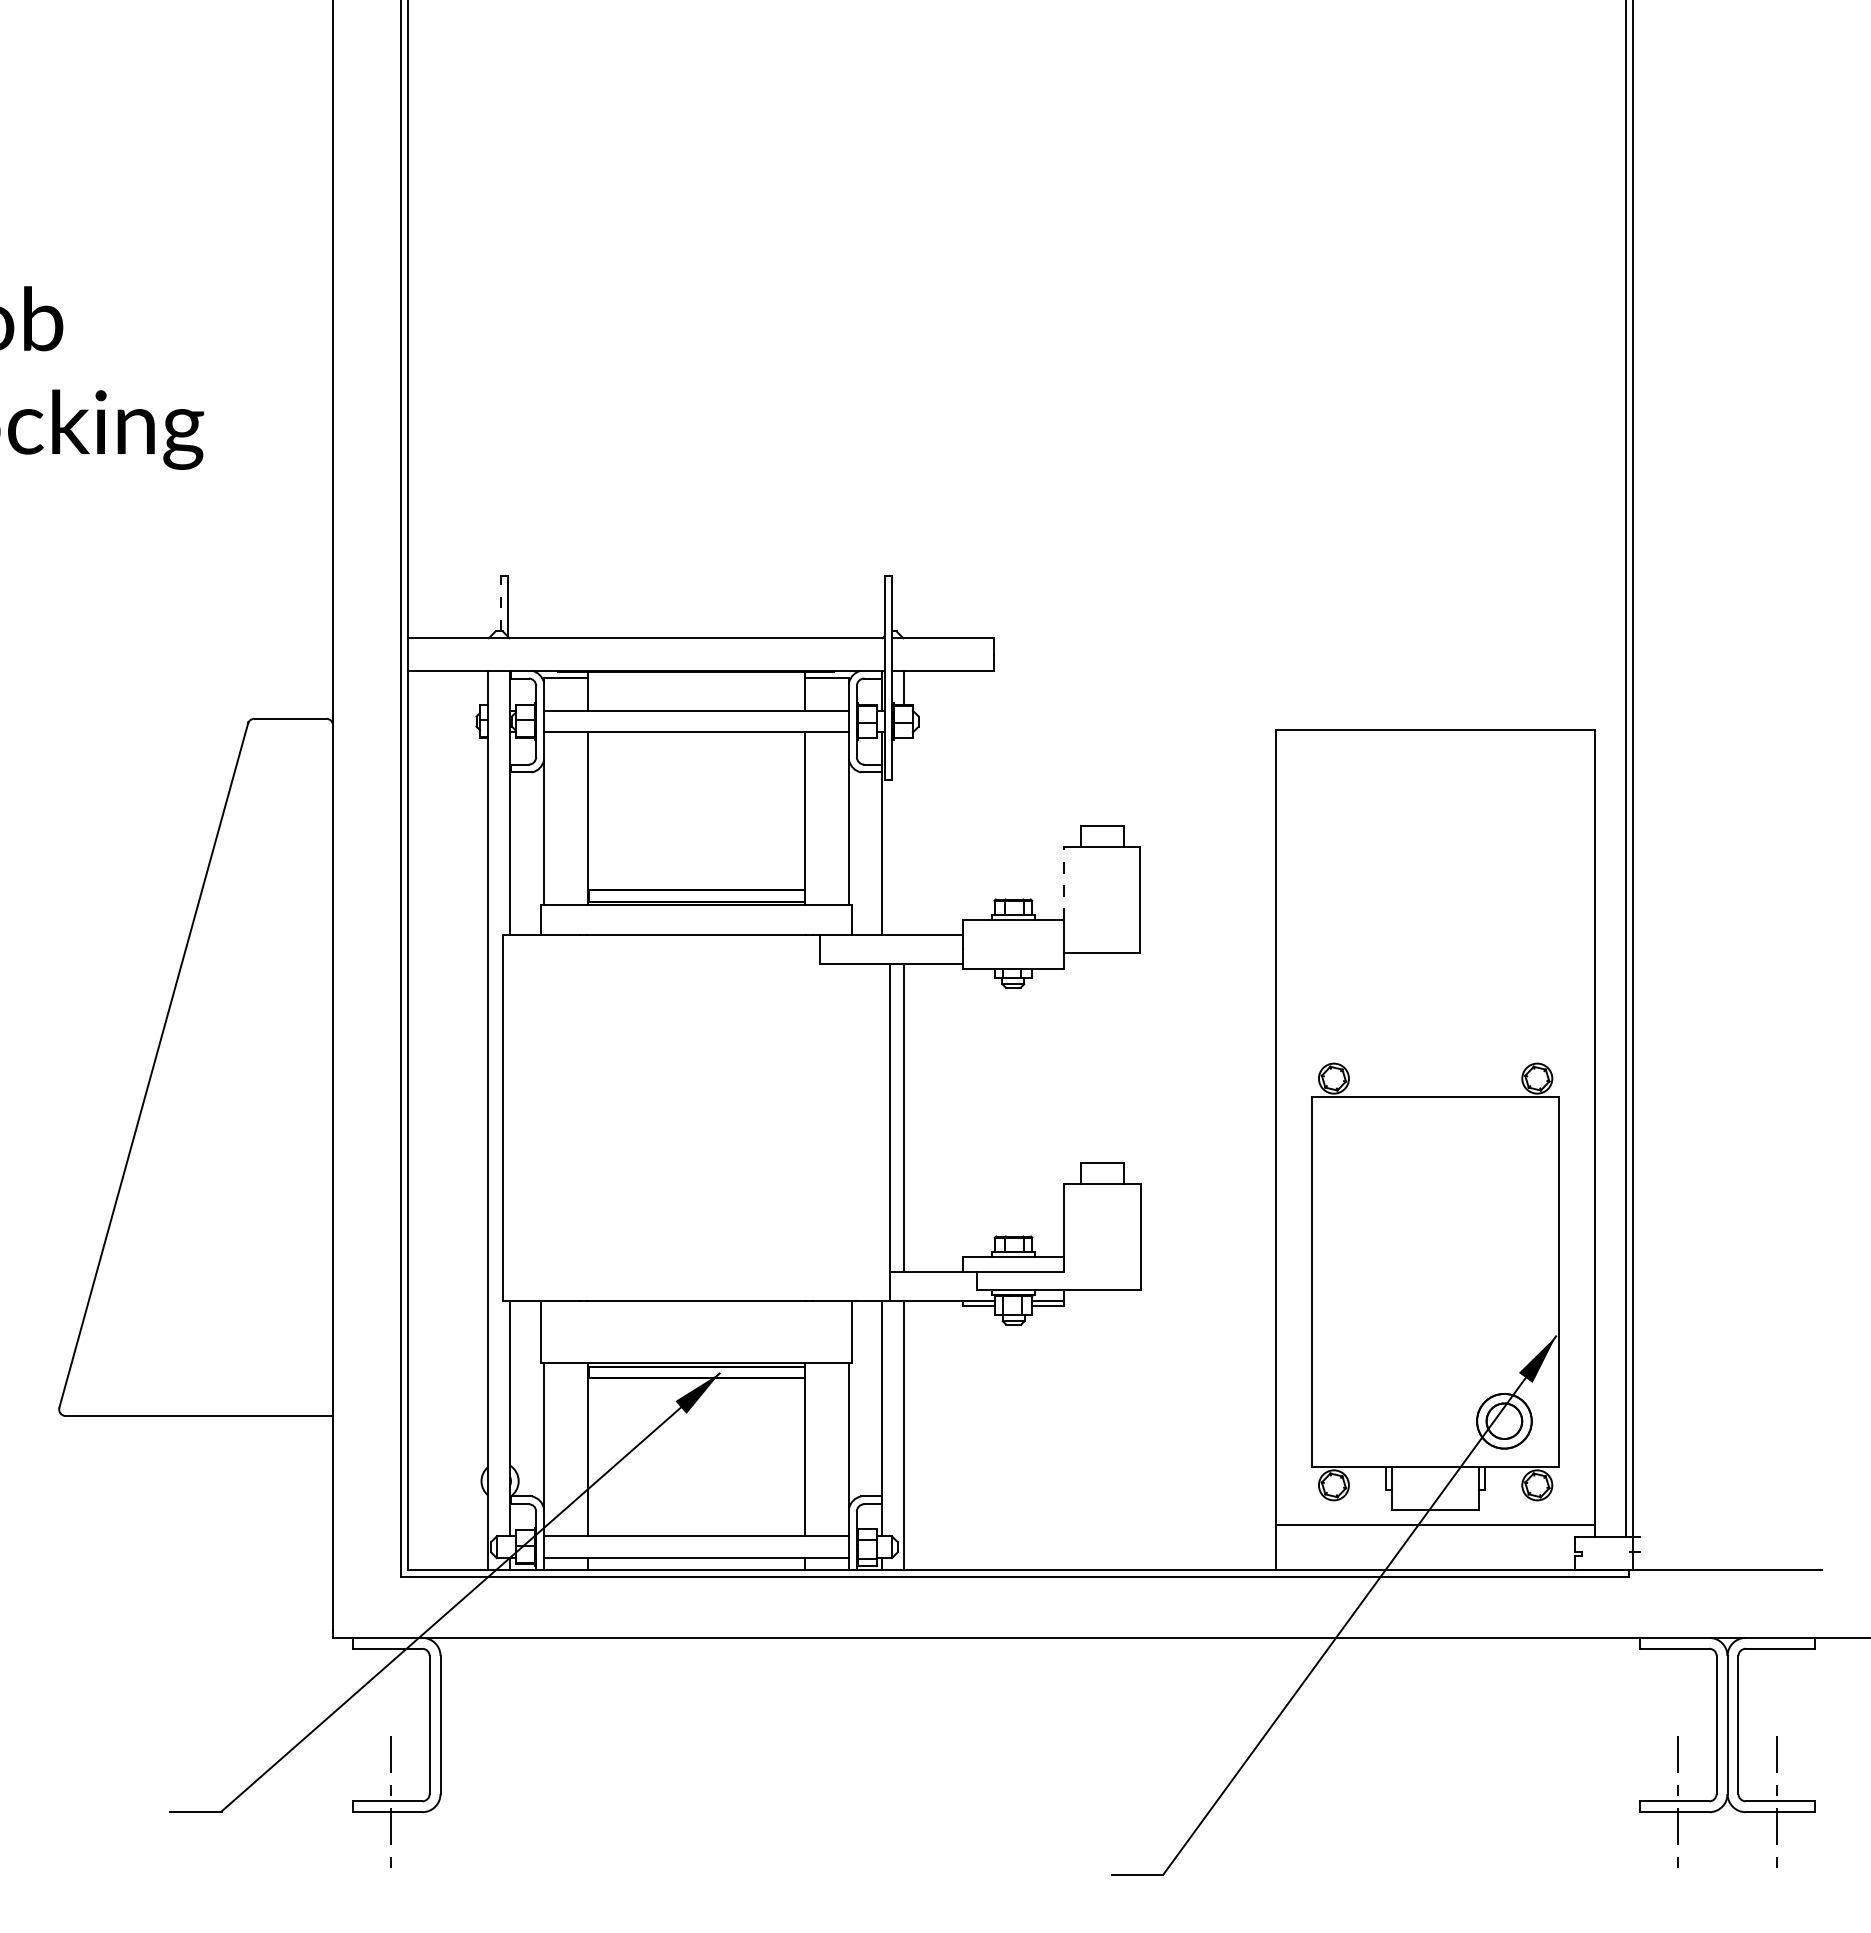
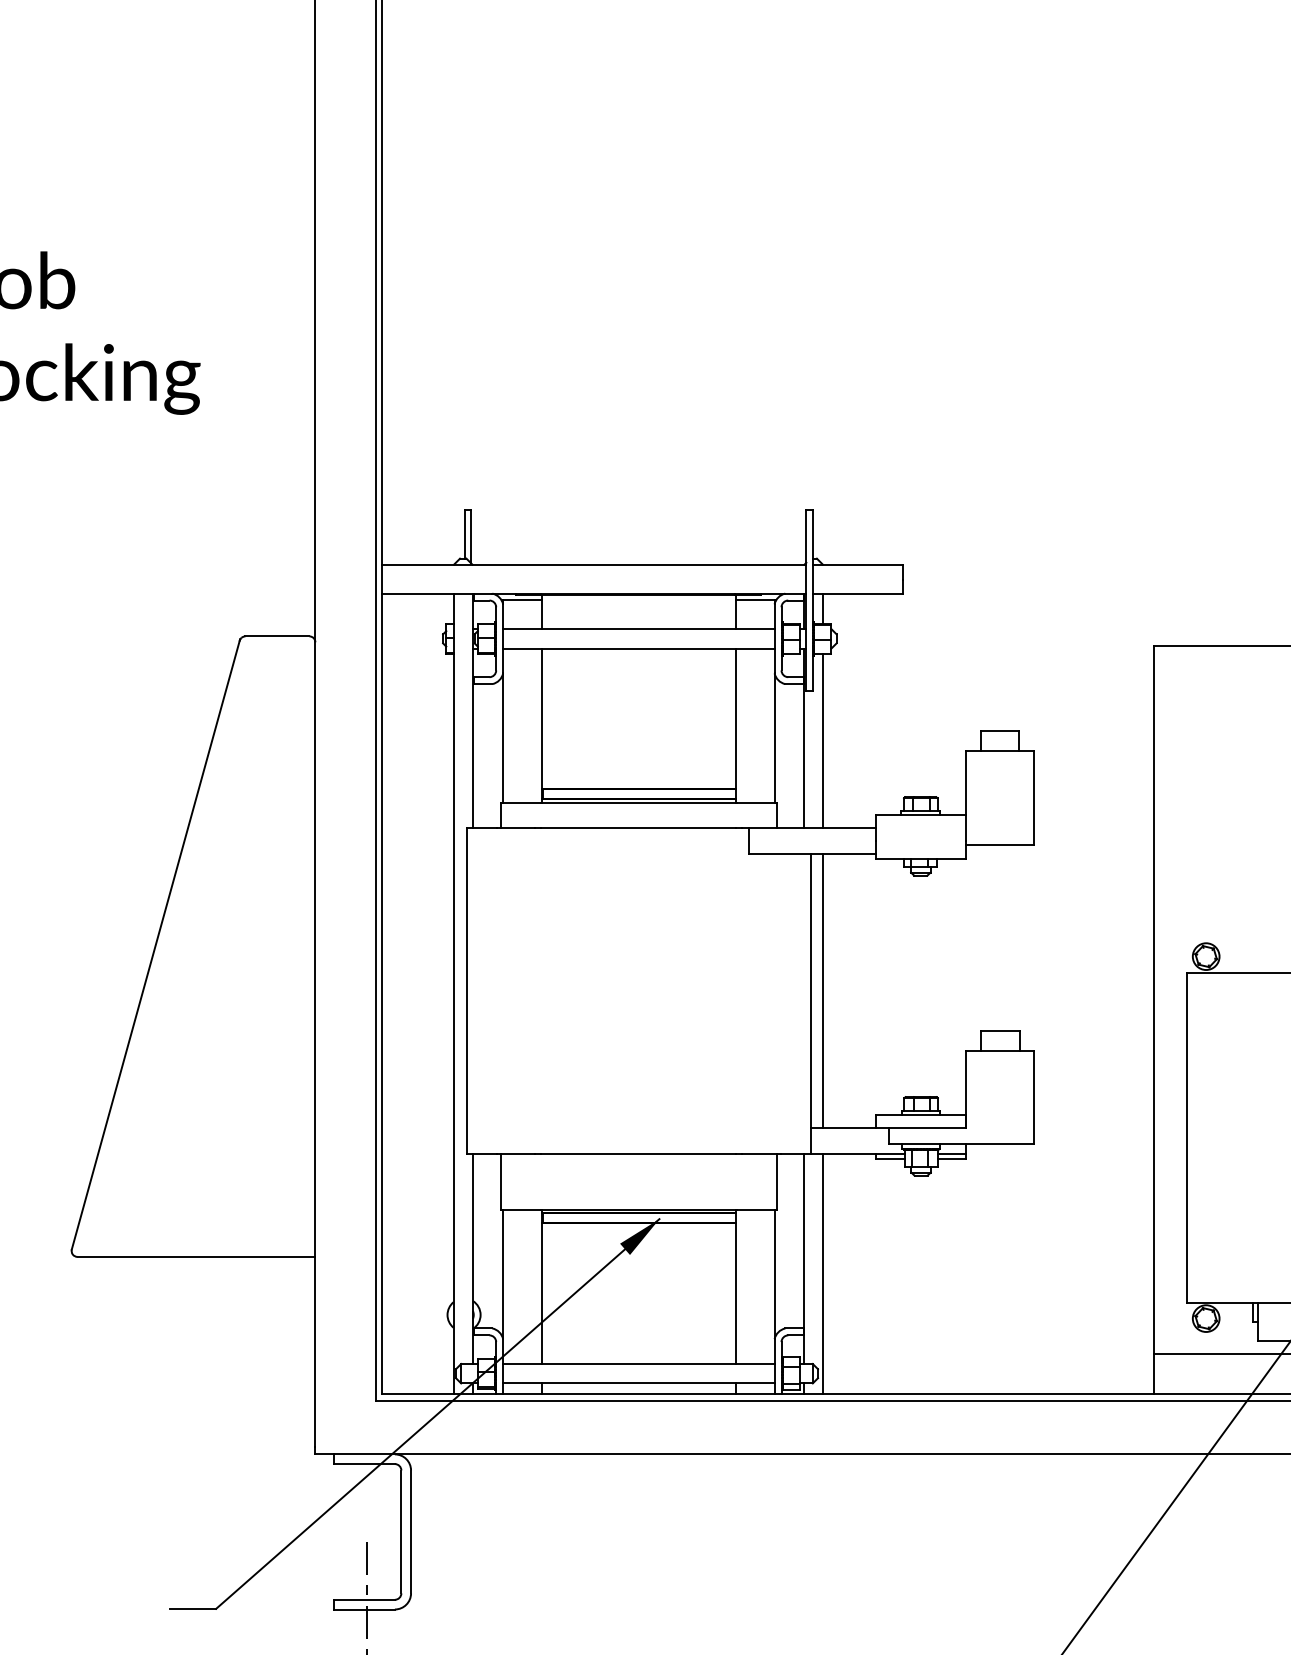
line: (500, 603) -> (464, 533), dashed -> solid
line: (903, 836) -> (823, 741), added
line: (1064, 883) -> (966, 782), dashed -> solid

